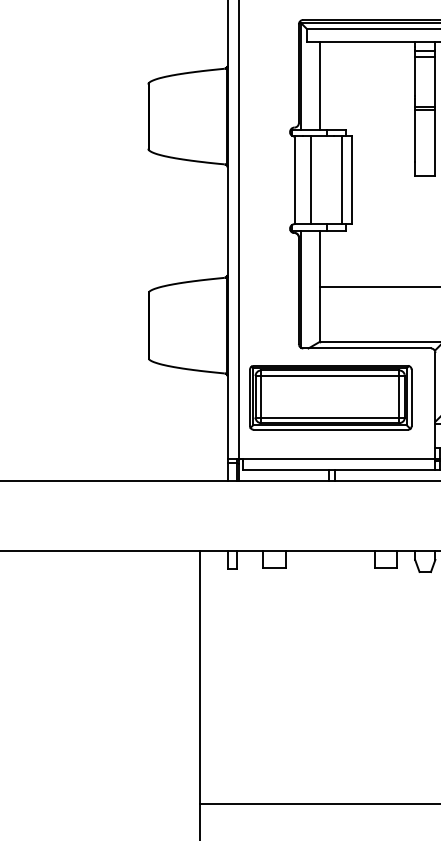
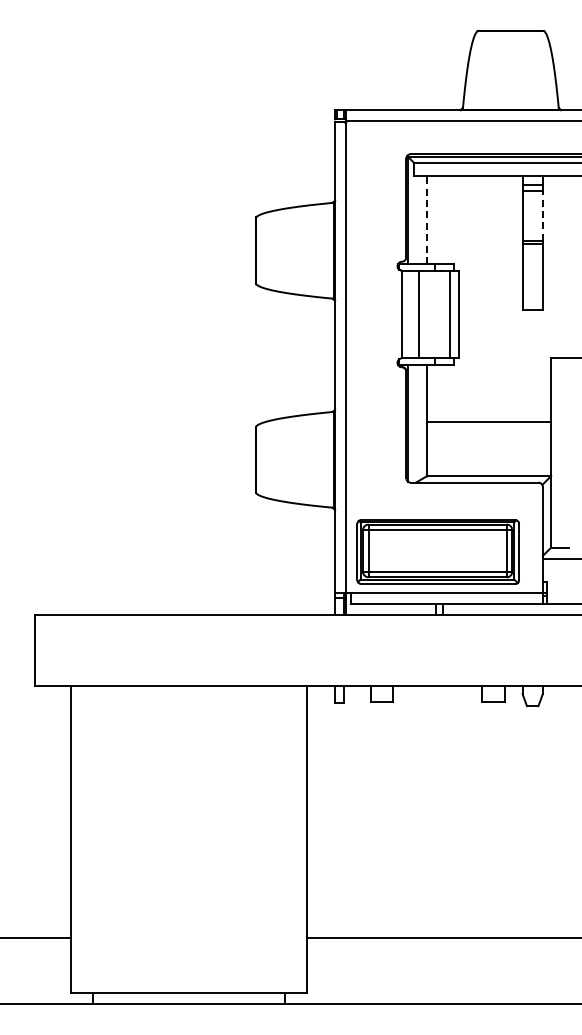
line: (435, 82) -> (542, 216), solid -> dashed
line: (320, 86) -> (427, 220), solid -> dashed
part: (330, 397) -> (437, 551), moved

